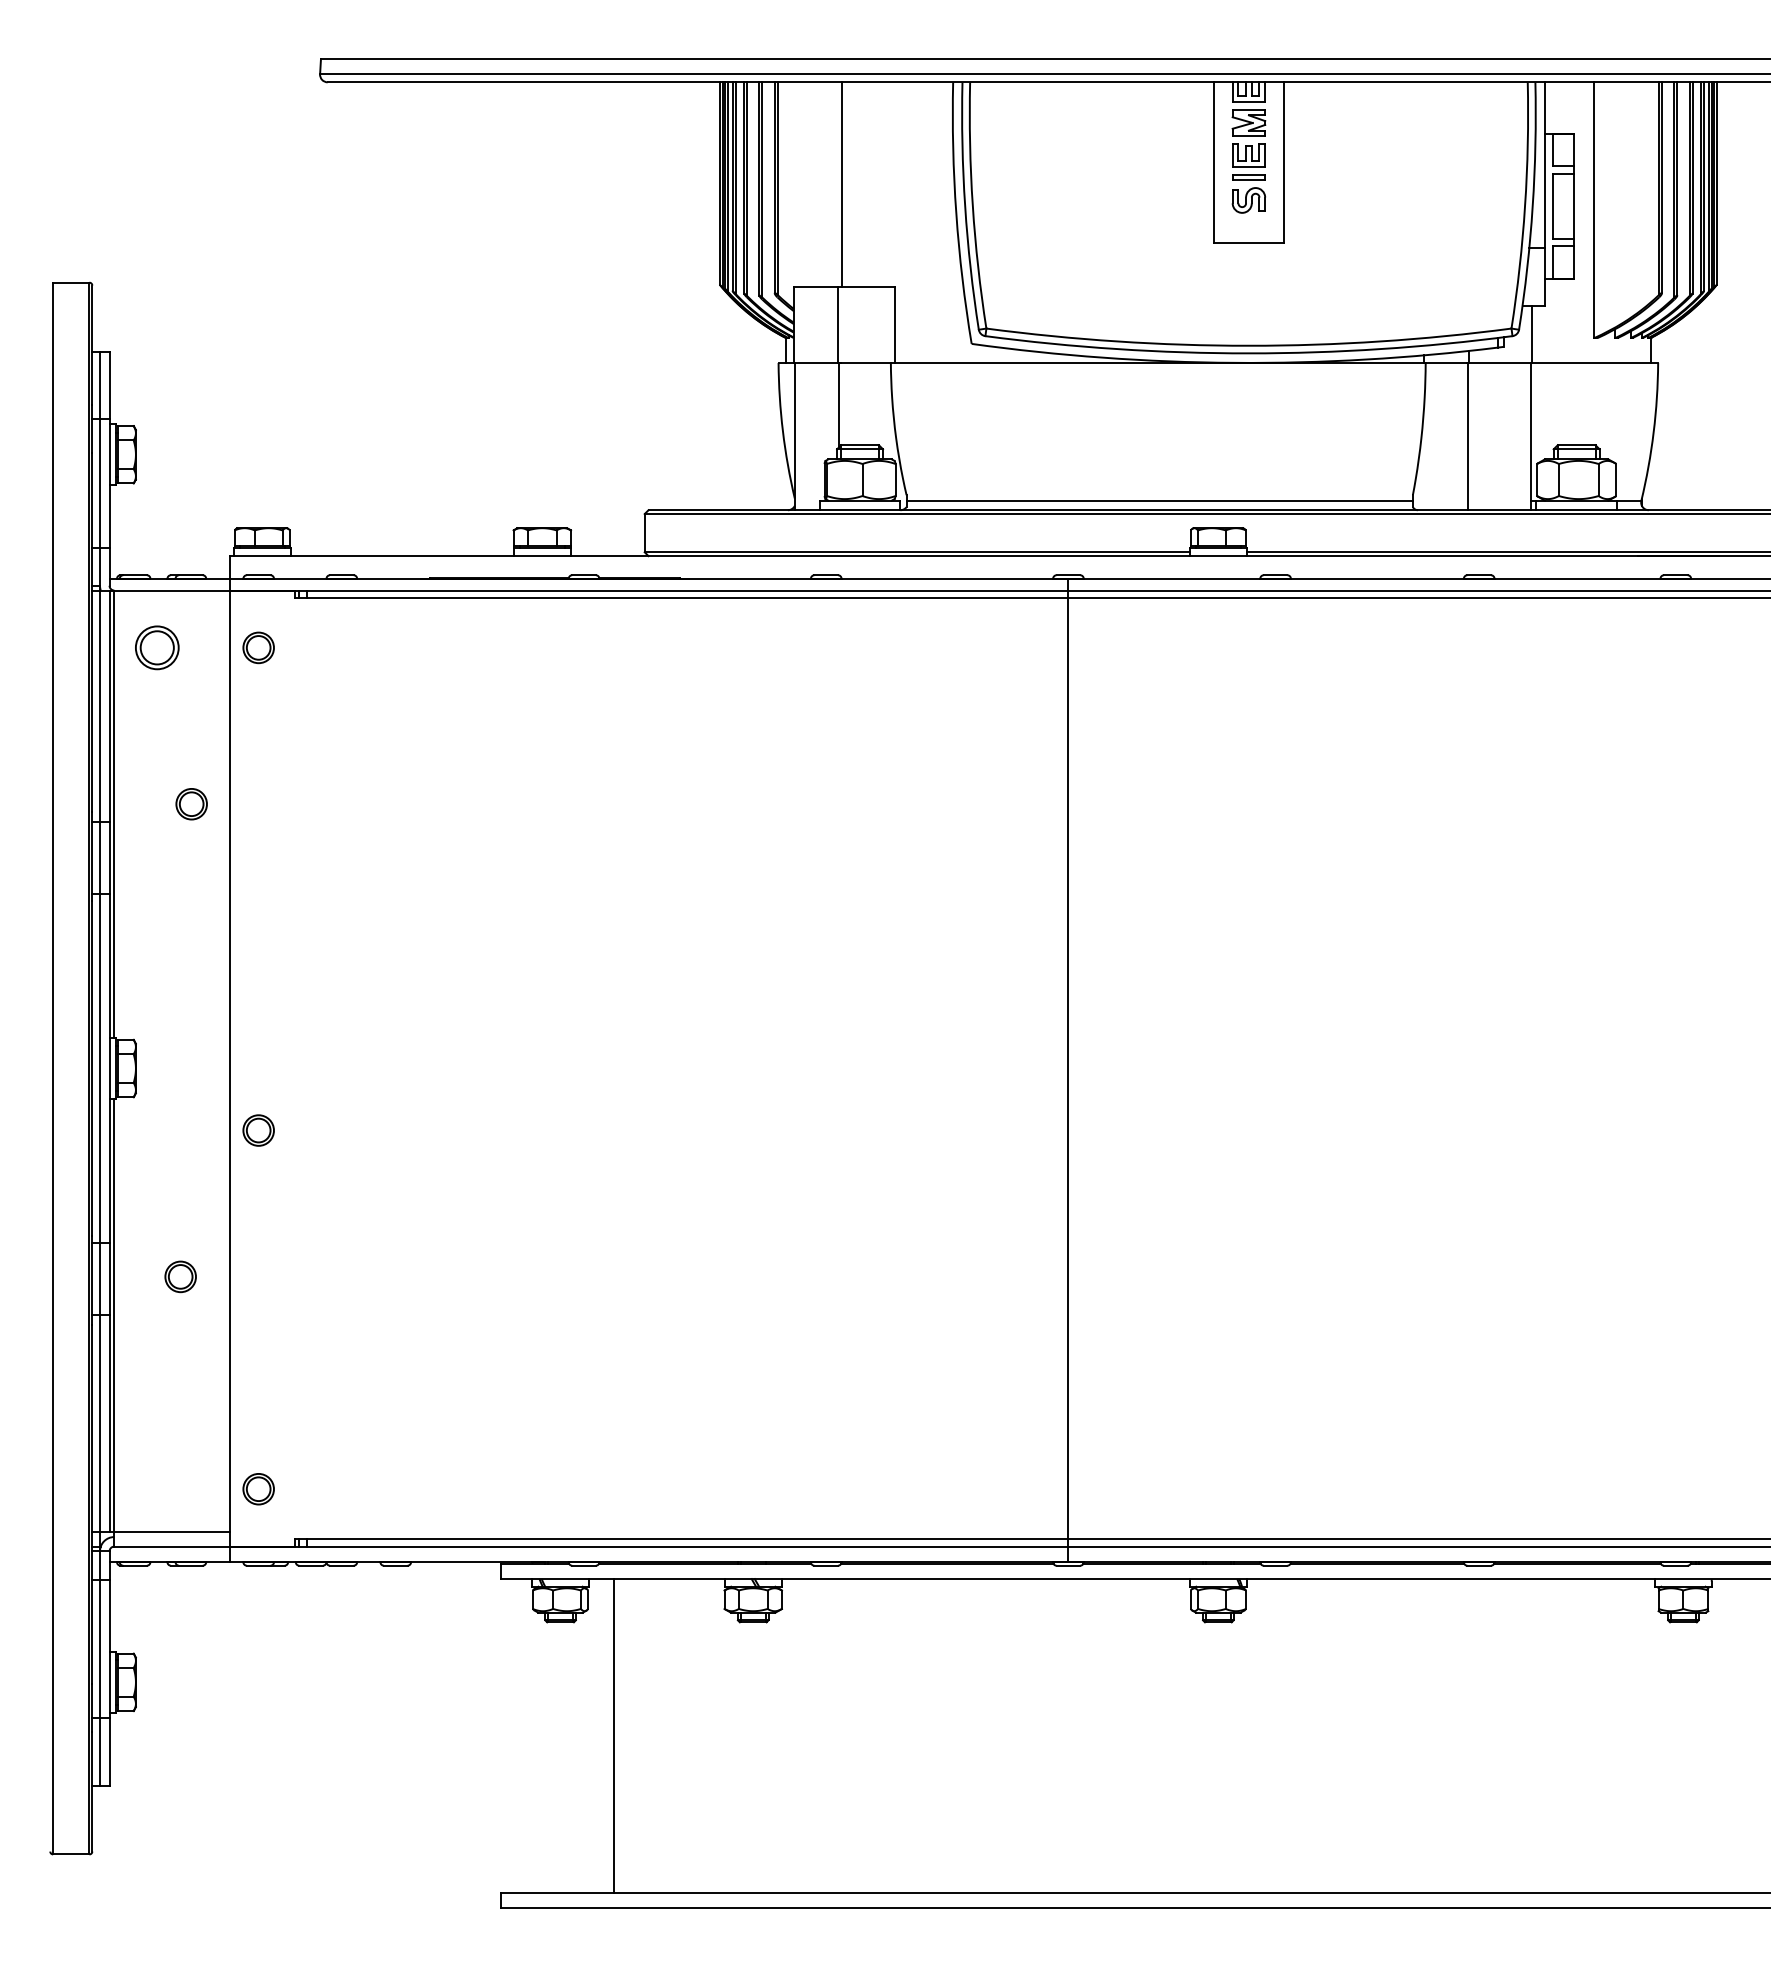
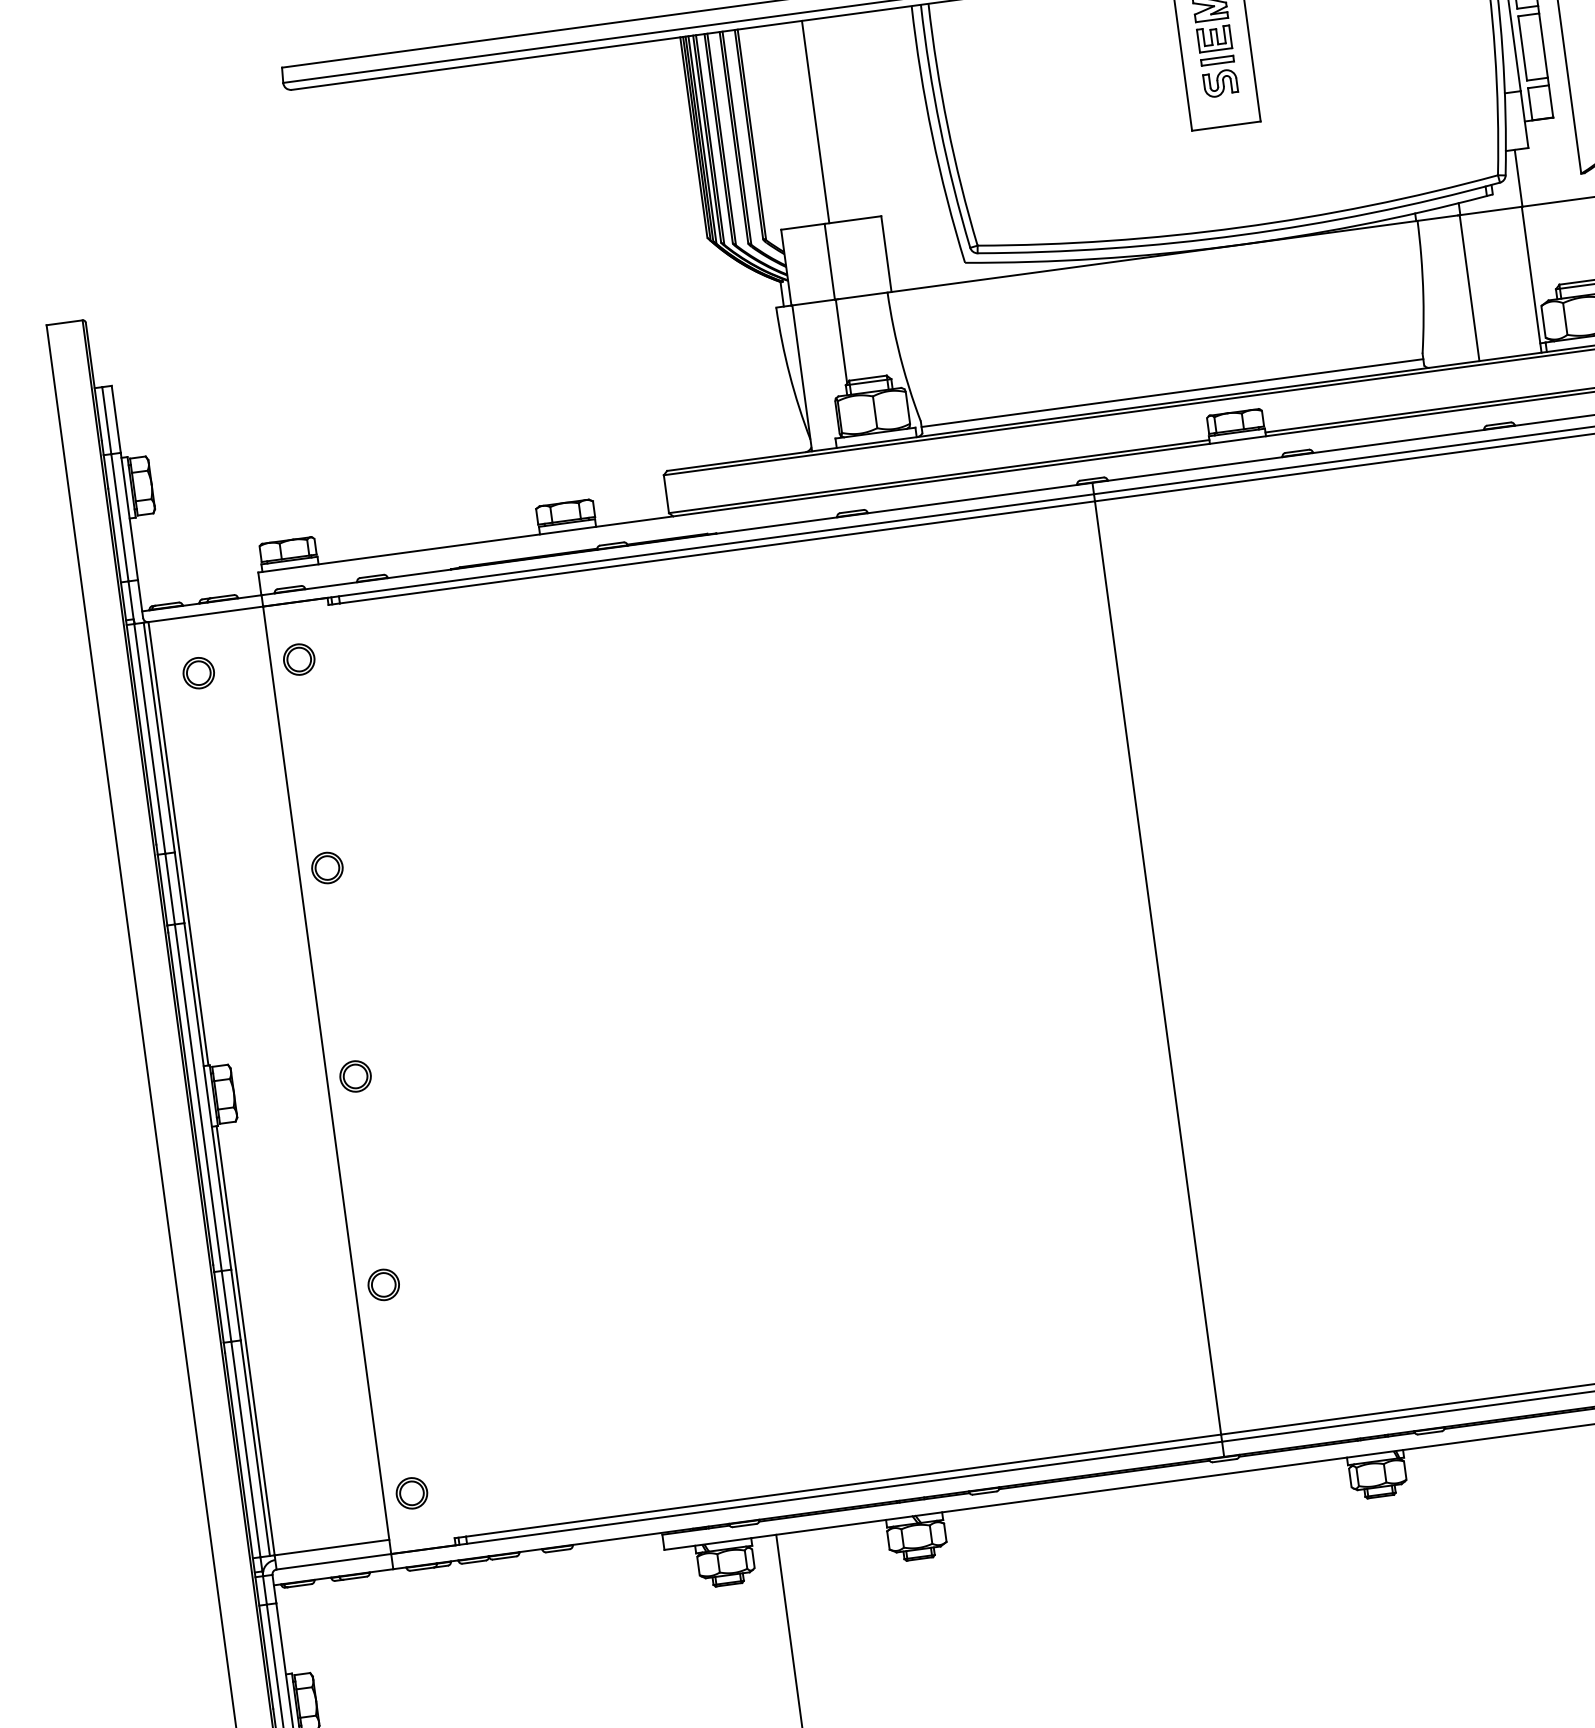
part: (157, 647) -> (198, 672), size x0.71
part: (191, 804) -> (327, 868), moved
part: (258, 1130) -> (355, 1076), moved
part: (180, 1276) -> (383, 1284), moved

